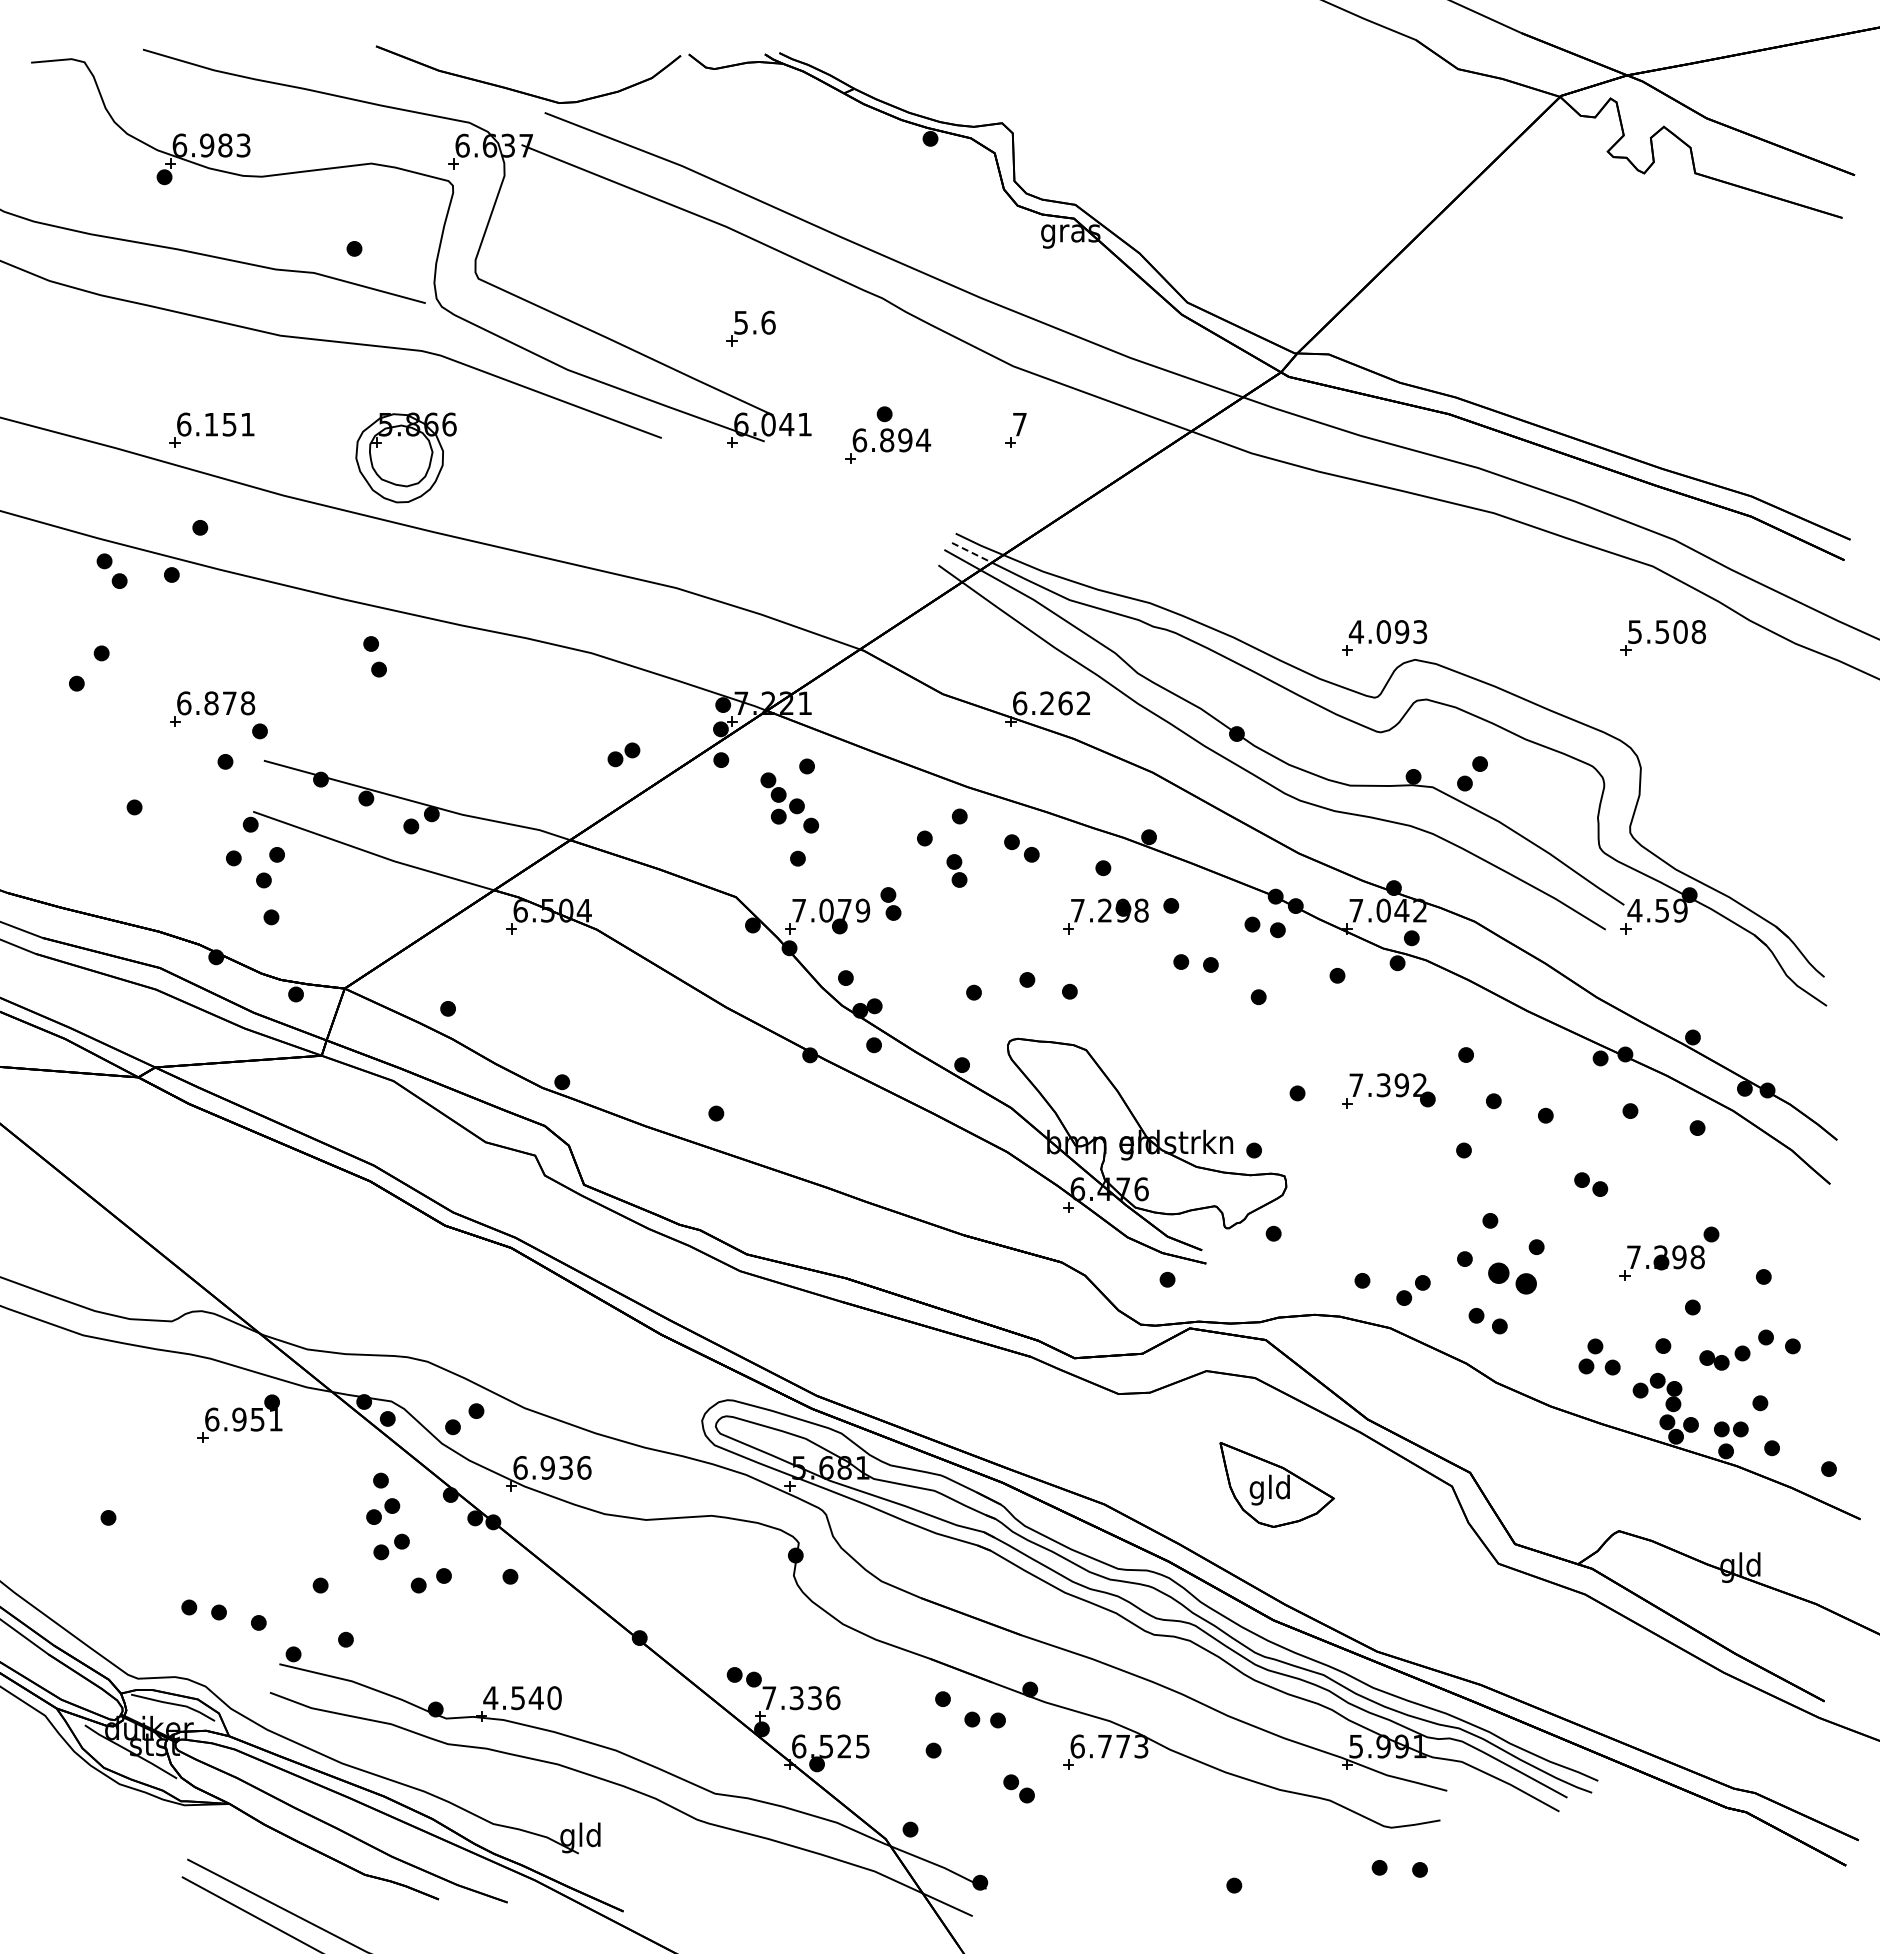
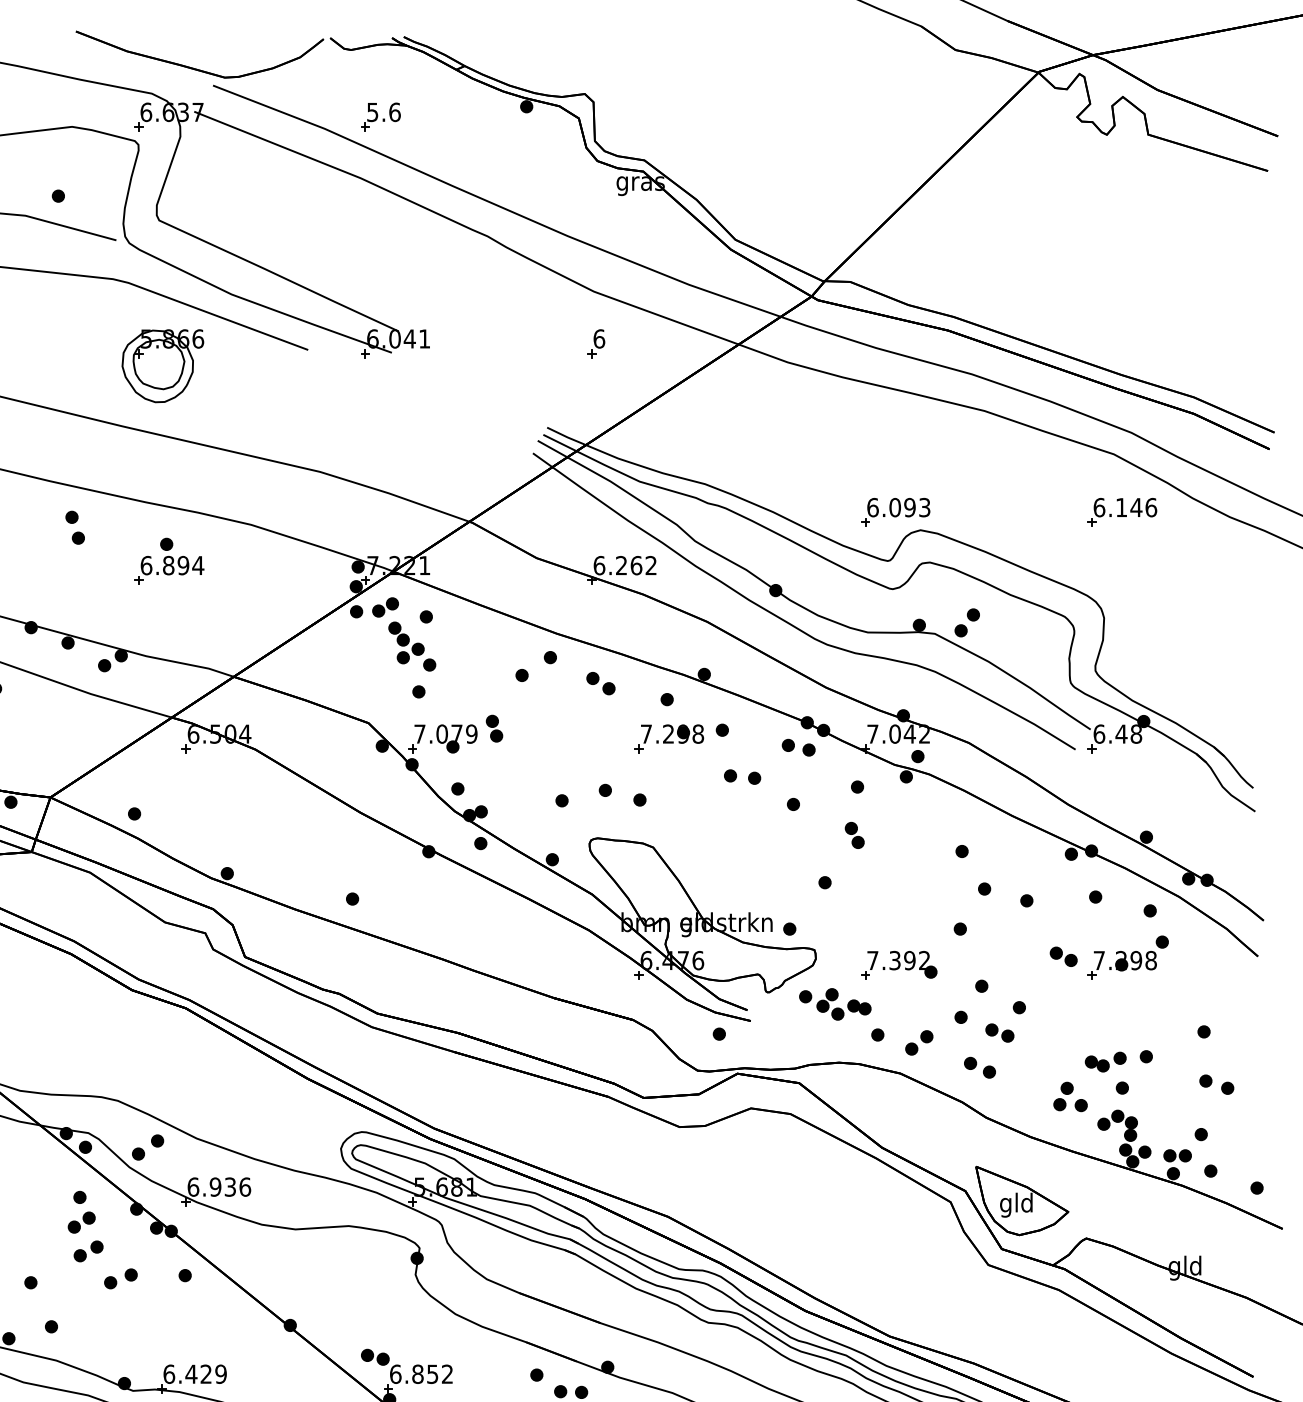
part: (750, 328) -> (380, 117), moved
text: (1019, 424) -> (599, 338), 7 -> 6
part: (888, 434) -> (169, 560), moved
part: (405, 457) -> (162, 365), moved
line: (972, 553) -> (560, 443), dashed -> solid
text: (1355, 631) -> (872, 507), 4.093 -> 6.093
text: (1667, 631) -> (1125, 507), 5.508 -> 6.146
part: (623, 754) -> (385, 607), moved
part: (956, 870) -> (547, 701), removed
text: (1657, 910) -> (1117, 734), 4.59 -> 6.48
part: (1334, 1034) -> (855, 834), added
part: (1388, 1090) -> (898, 964), moved
part: (1320, 1242) -> (843, 1003), added
part: (1669, 1253) -> (1128, 957), moved
part: (1512, 1277) -> (999, 1032), size x0.71
part: (1724, 1357) -> (1105, 1061), moved
part: (1277, 1484) -> (1022, 1200), moved
text: (522, 1698) -> (195, 1374), 4.540 -> 6.429
text: (801, 1698) -> (421, 1374), 7.336 -> 6.852

